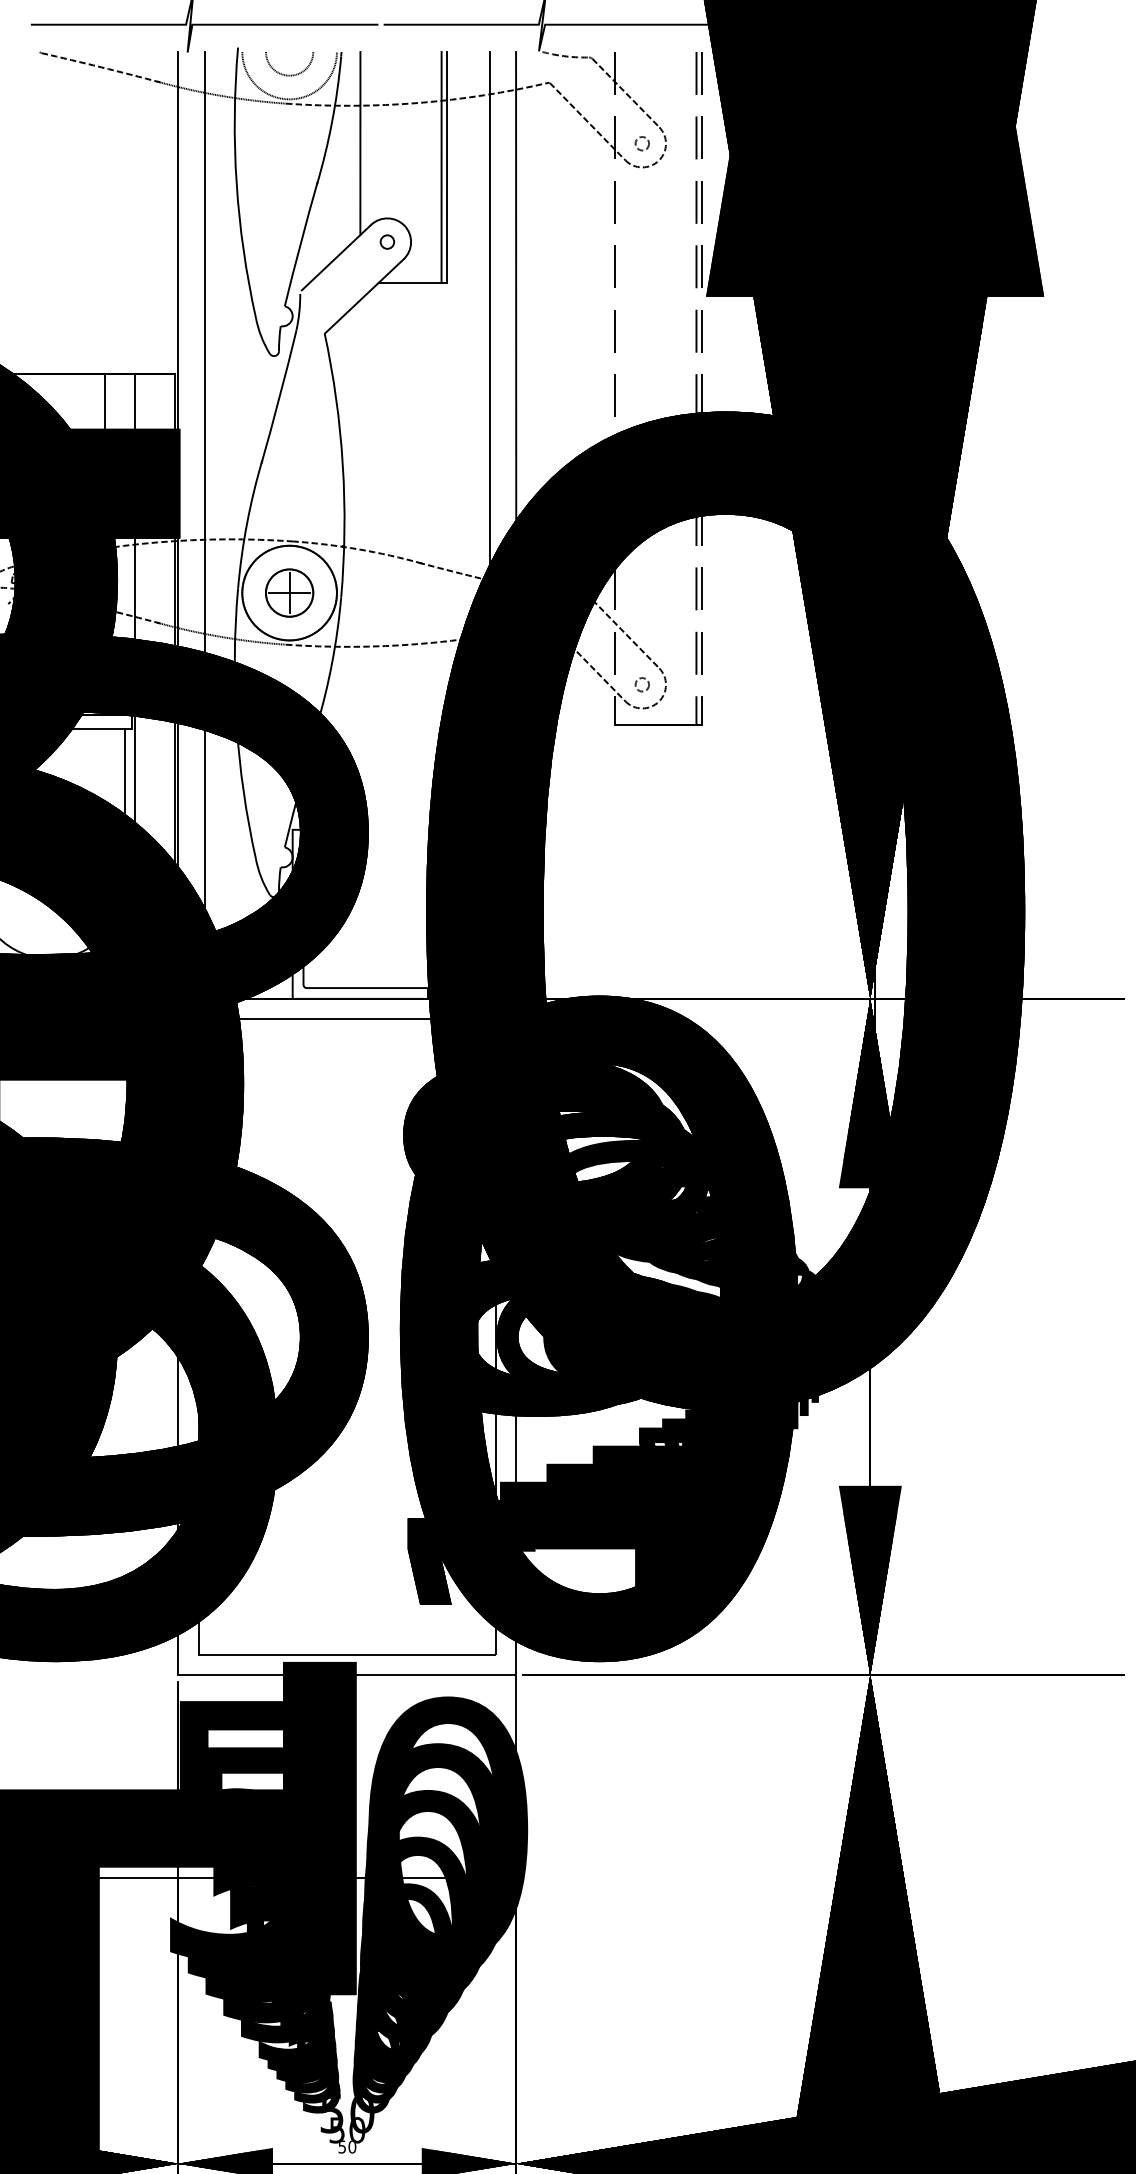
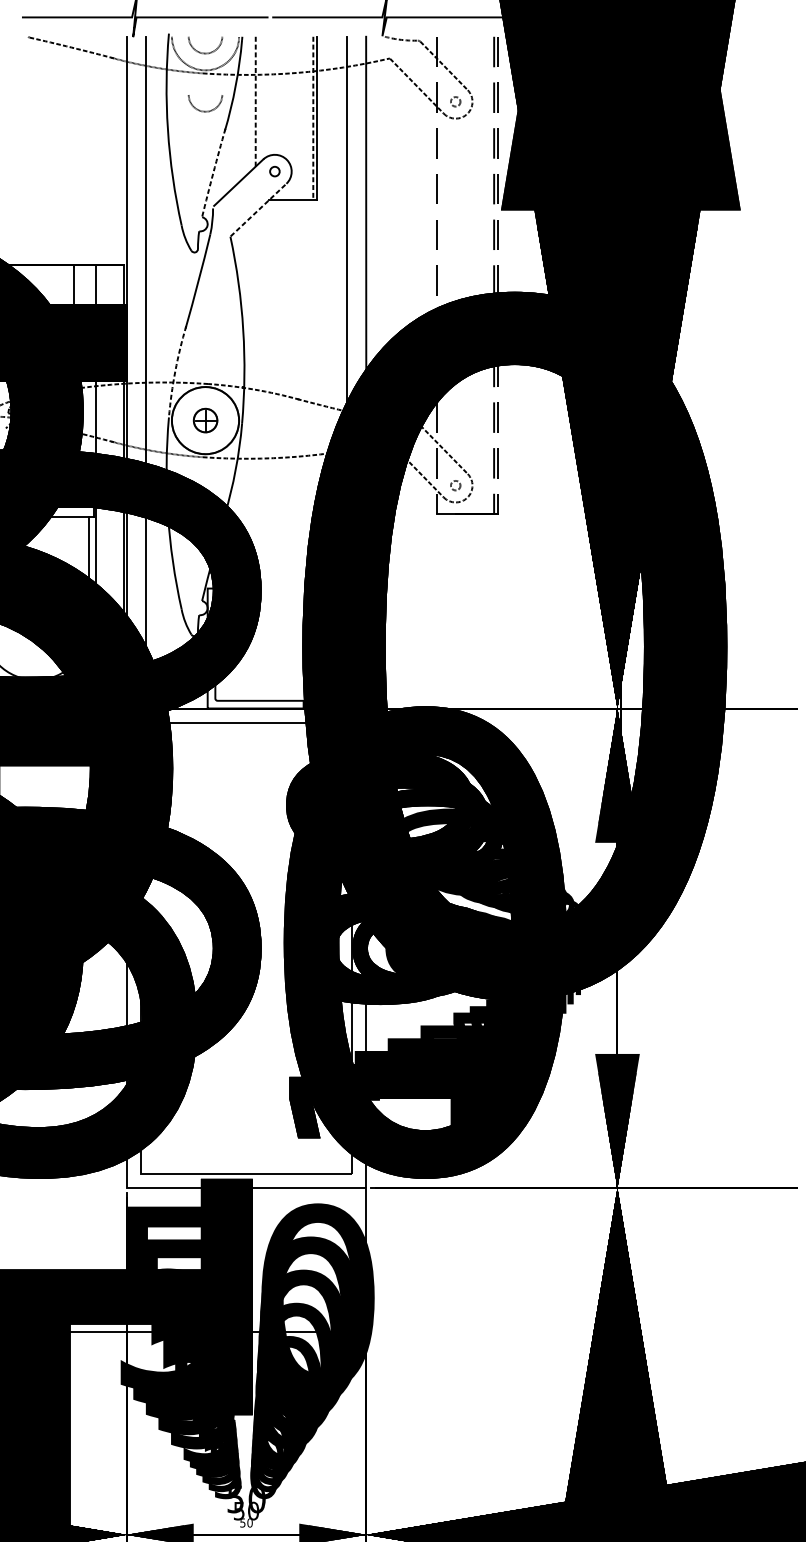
line: (360, 143) -> (255, 101), solid -> dashed
arc: (289, 156) -> (205, 110), added
line: (441, 167) -> (313, 118), solid -> dashed
arc: (300, 243) -> (213, 172), solid -> dashed
line: (364, 295) -> (258, 209), solid -> dashed
arc: (247, 523) -> (175, 371), solid -> dashed
part: (289, 592) -> (205, 420), size x0.7

